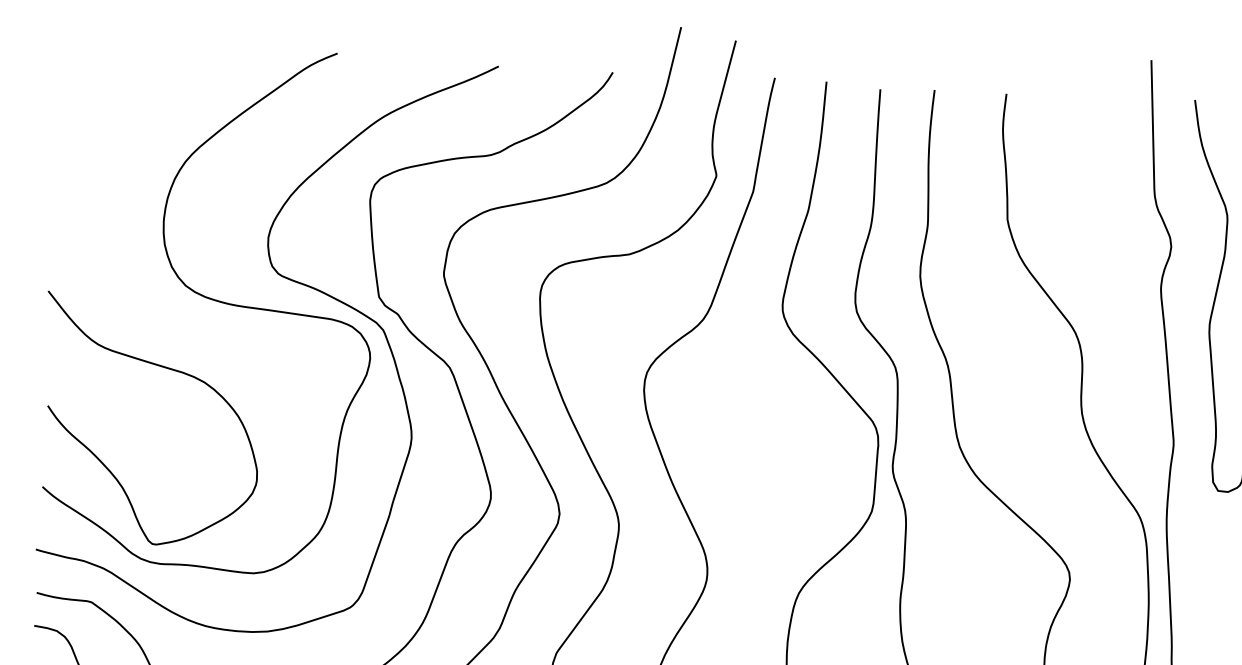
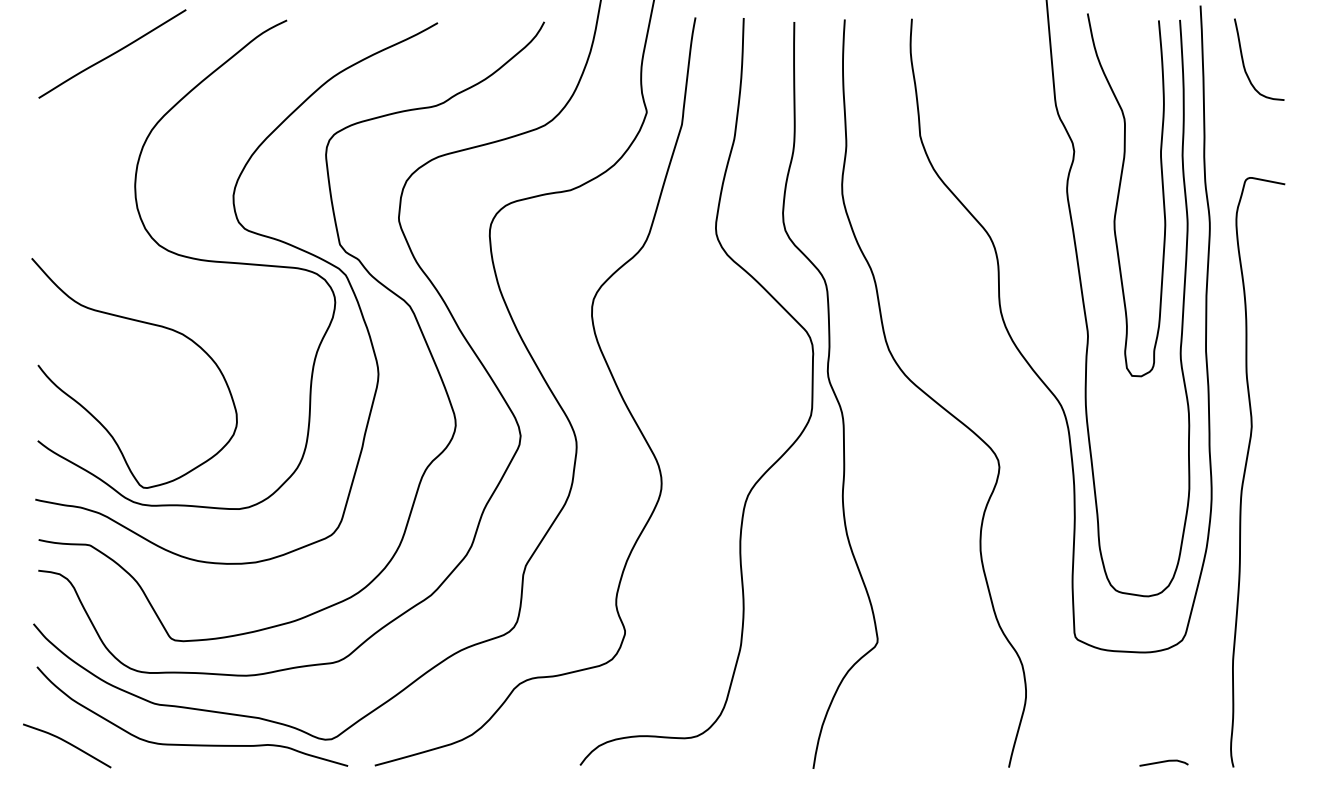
curve: (148, 77) -> (112, 53), added

